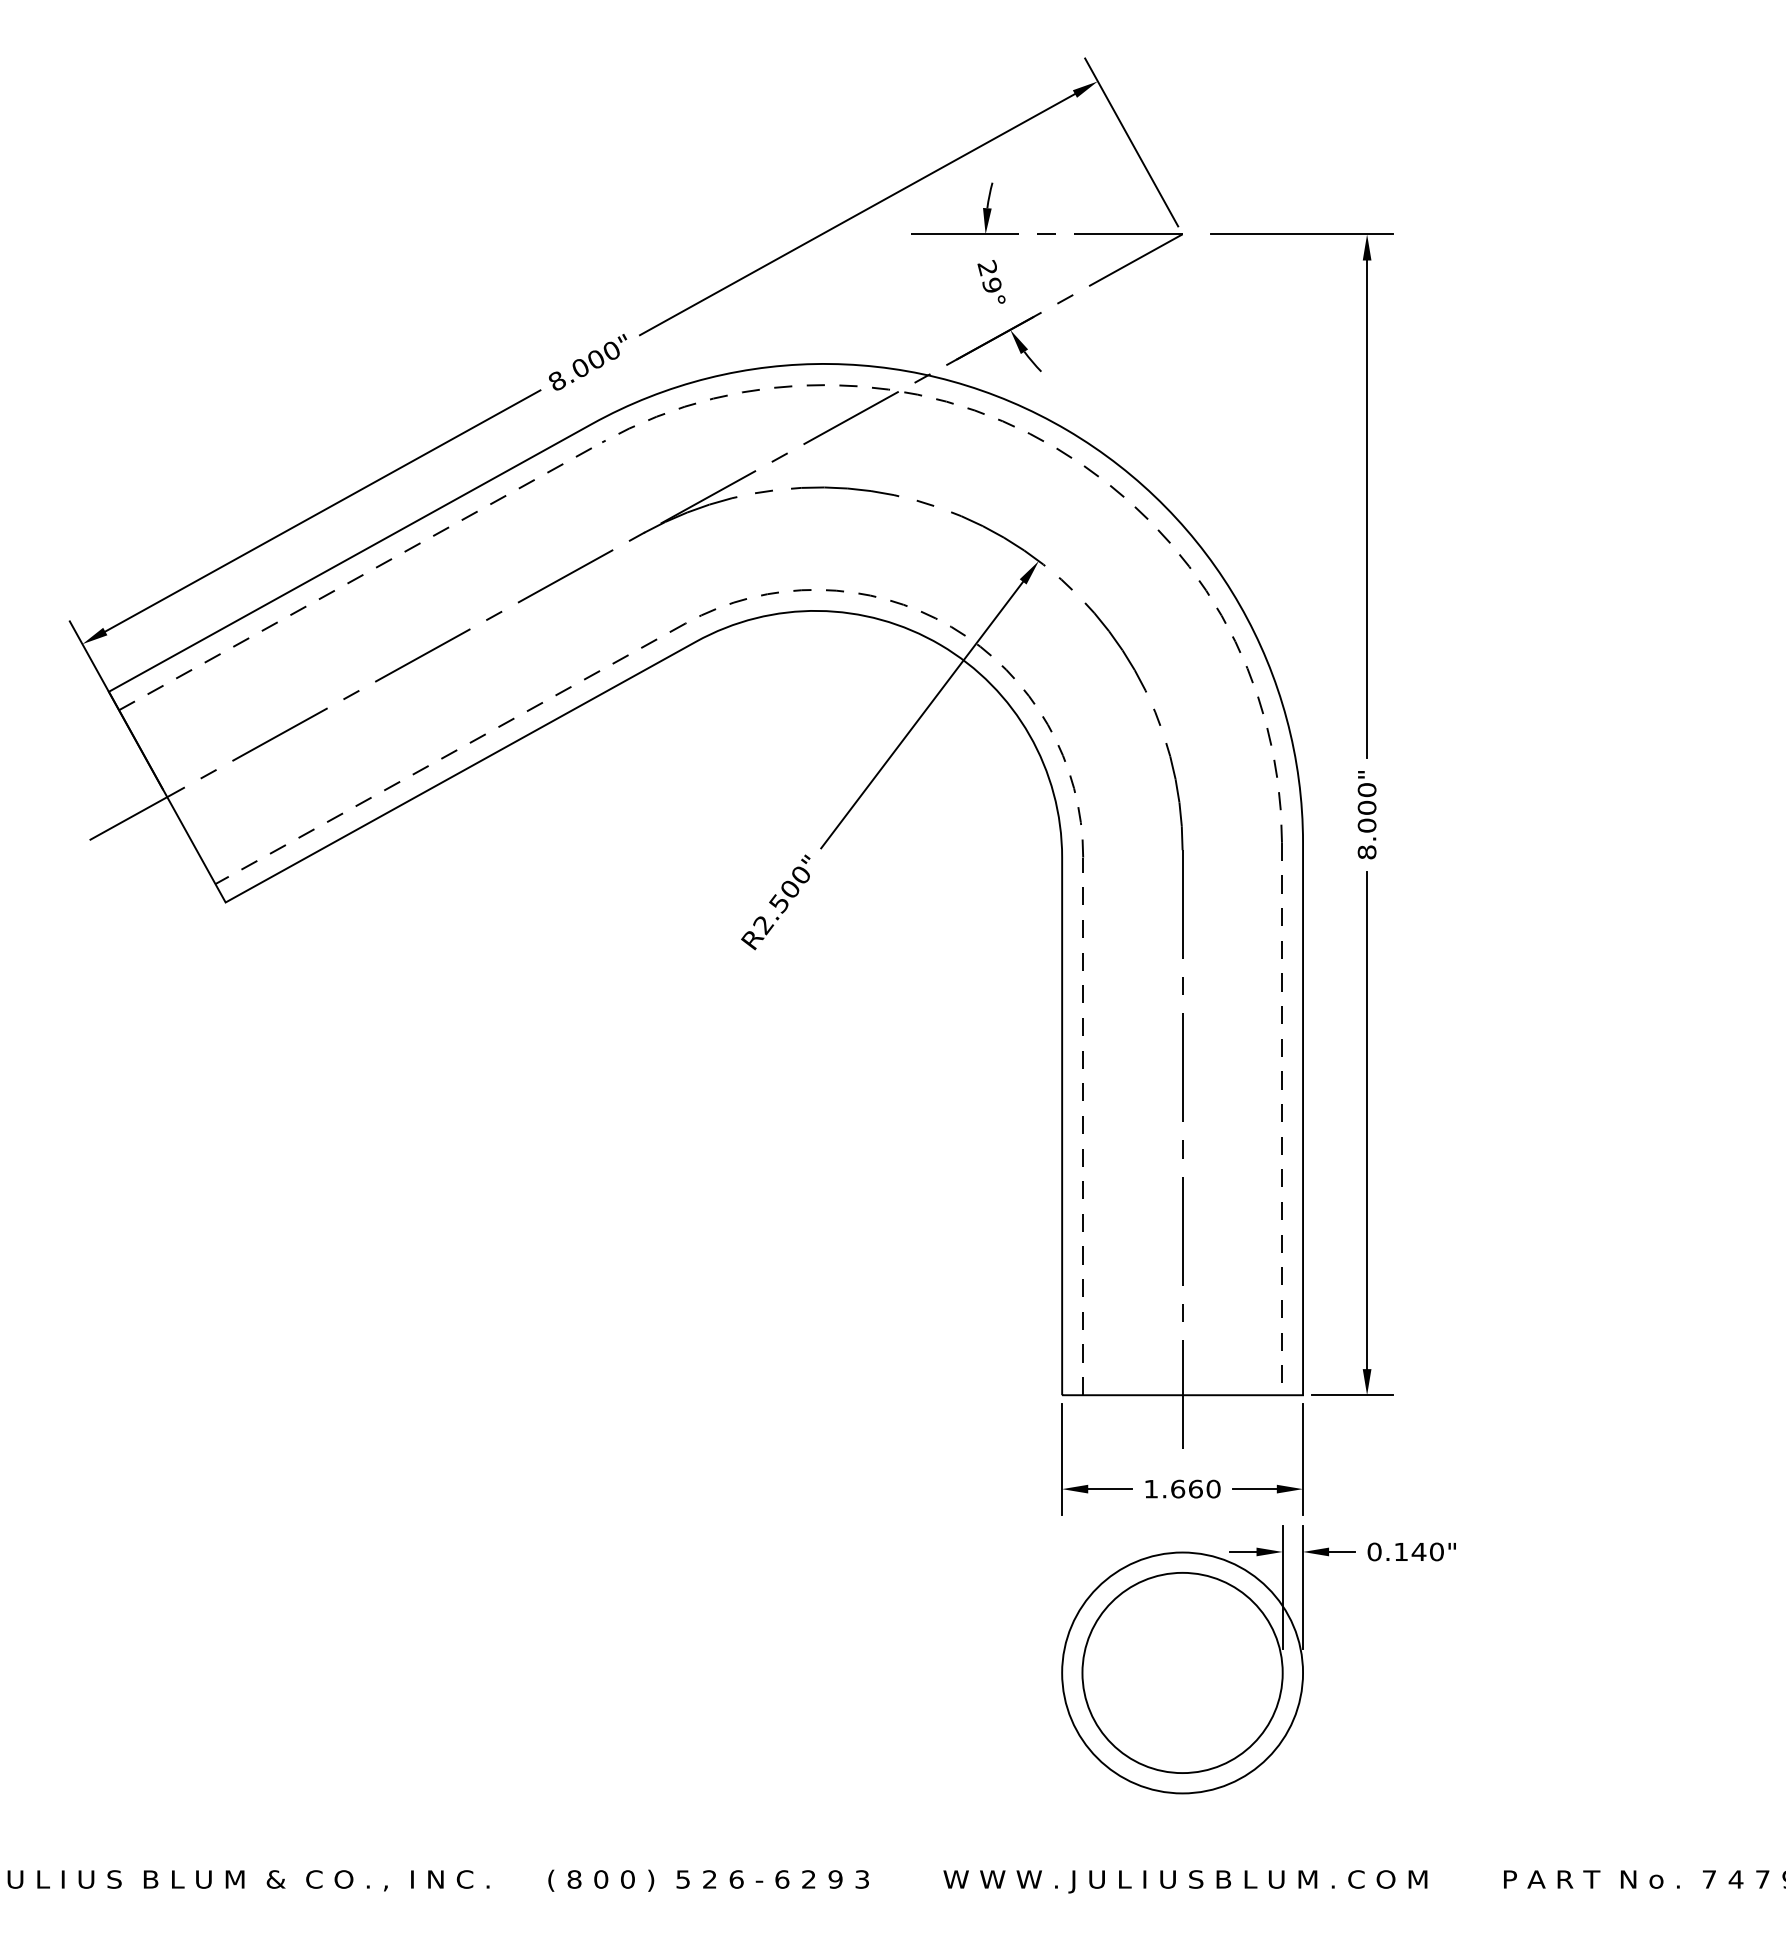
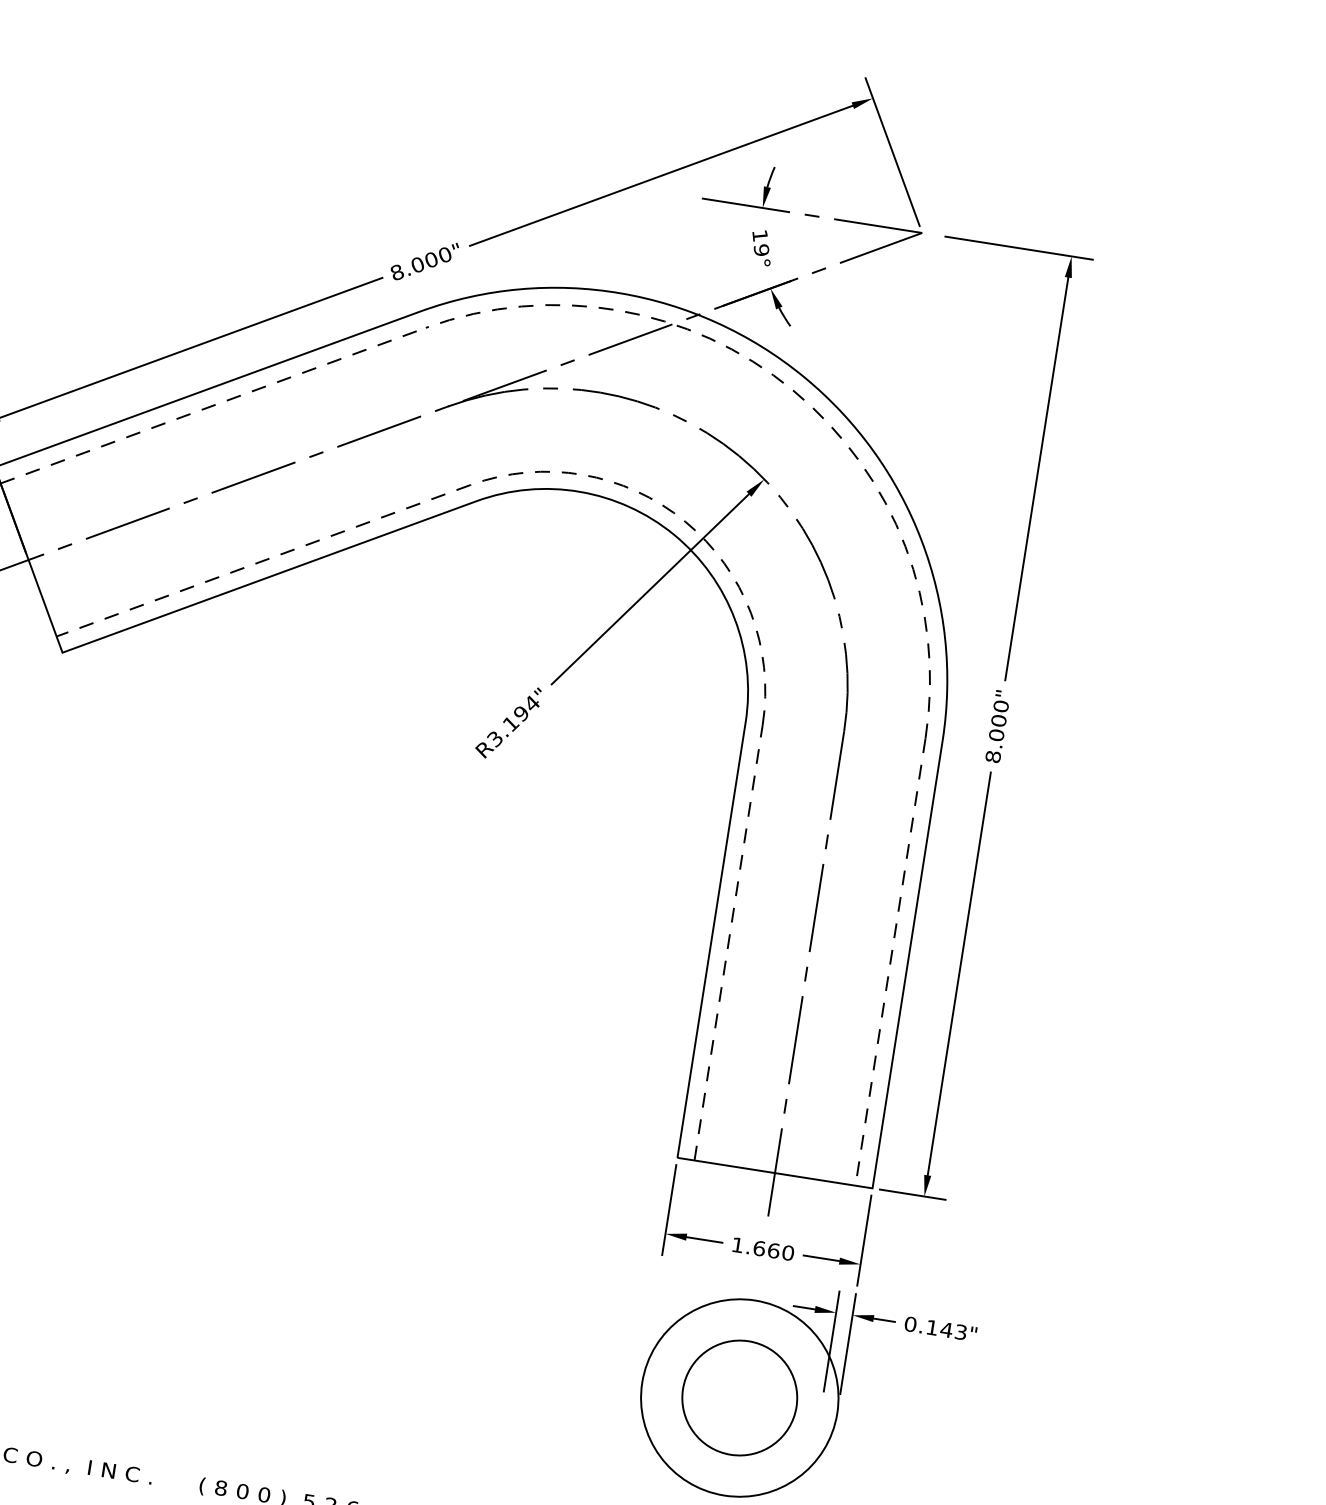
text: (986, 268) -> (759, 235), 29° -> 19°
text: (781, 900) -> (512, 721), R2.500" -> R3.194"
text: (1436, 1551) -> (960, 1331), 0.140" -> 0.143"
circle: (1182, 1672) -> (739, 1397), size x0.7

